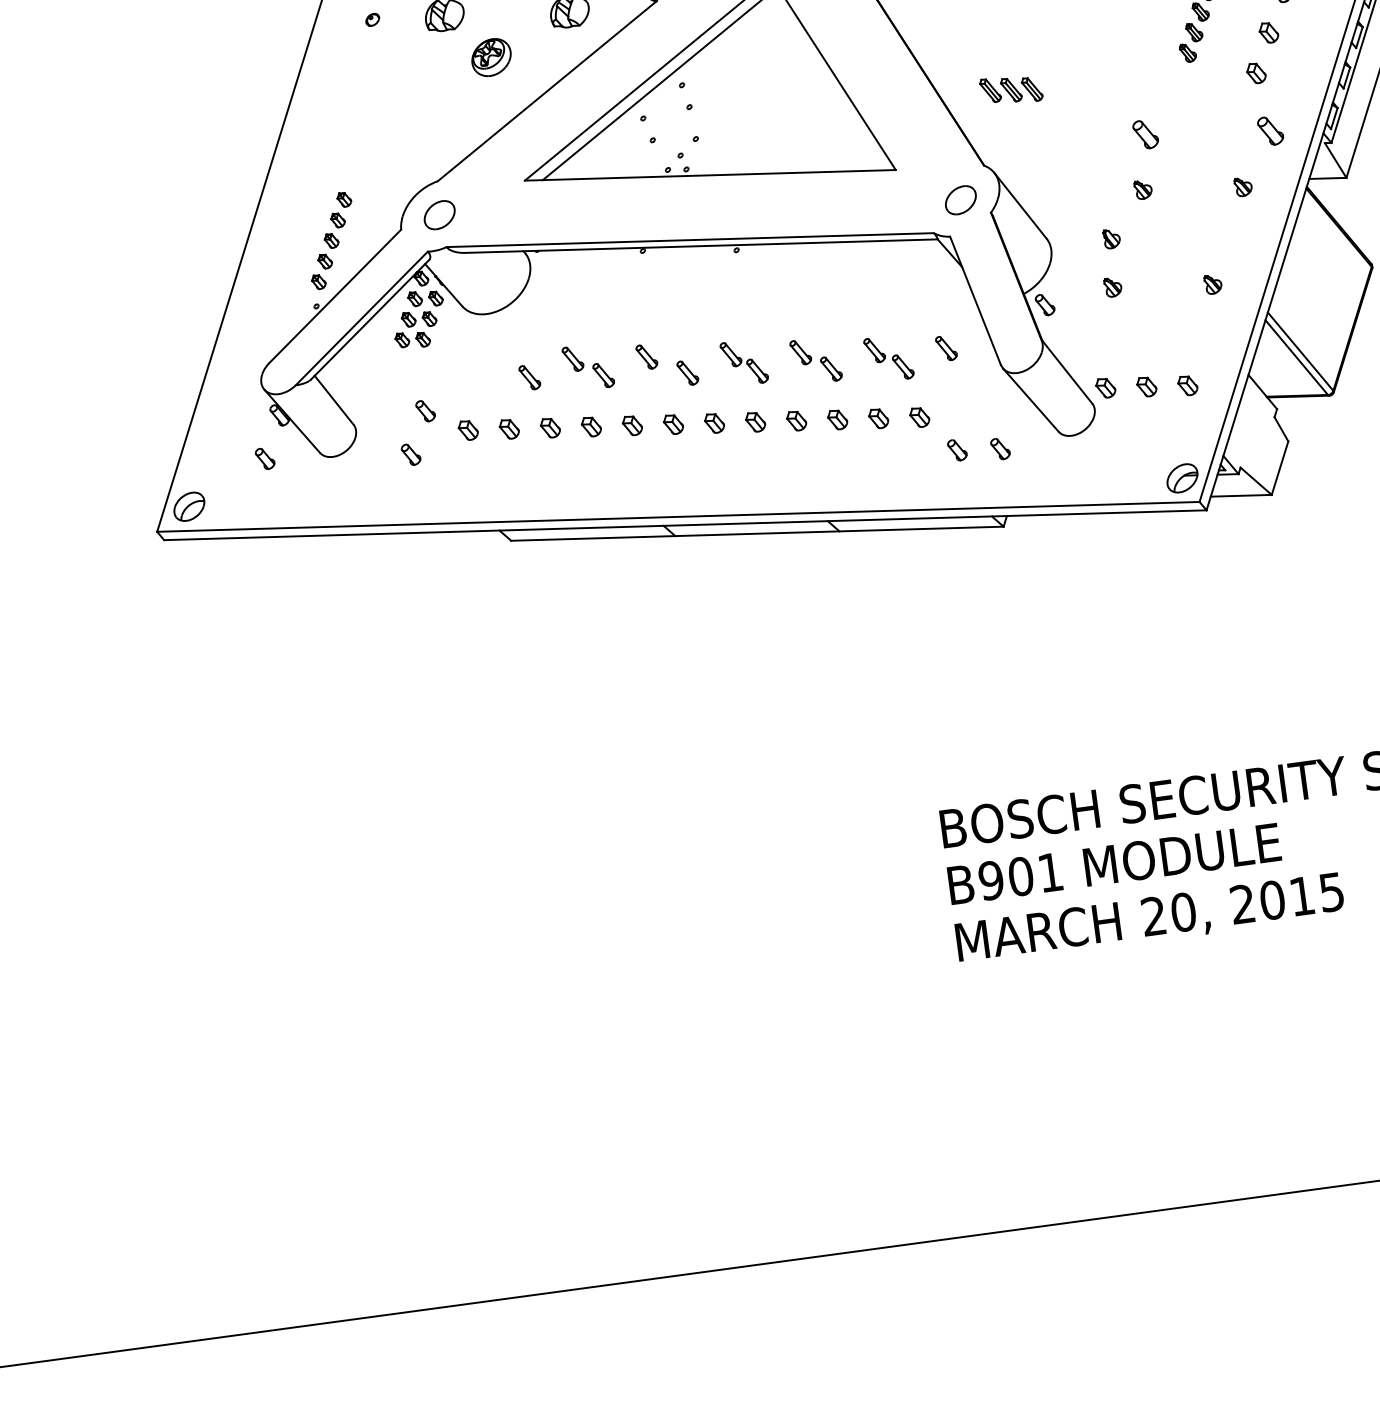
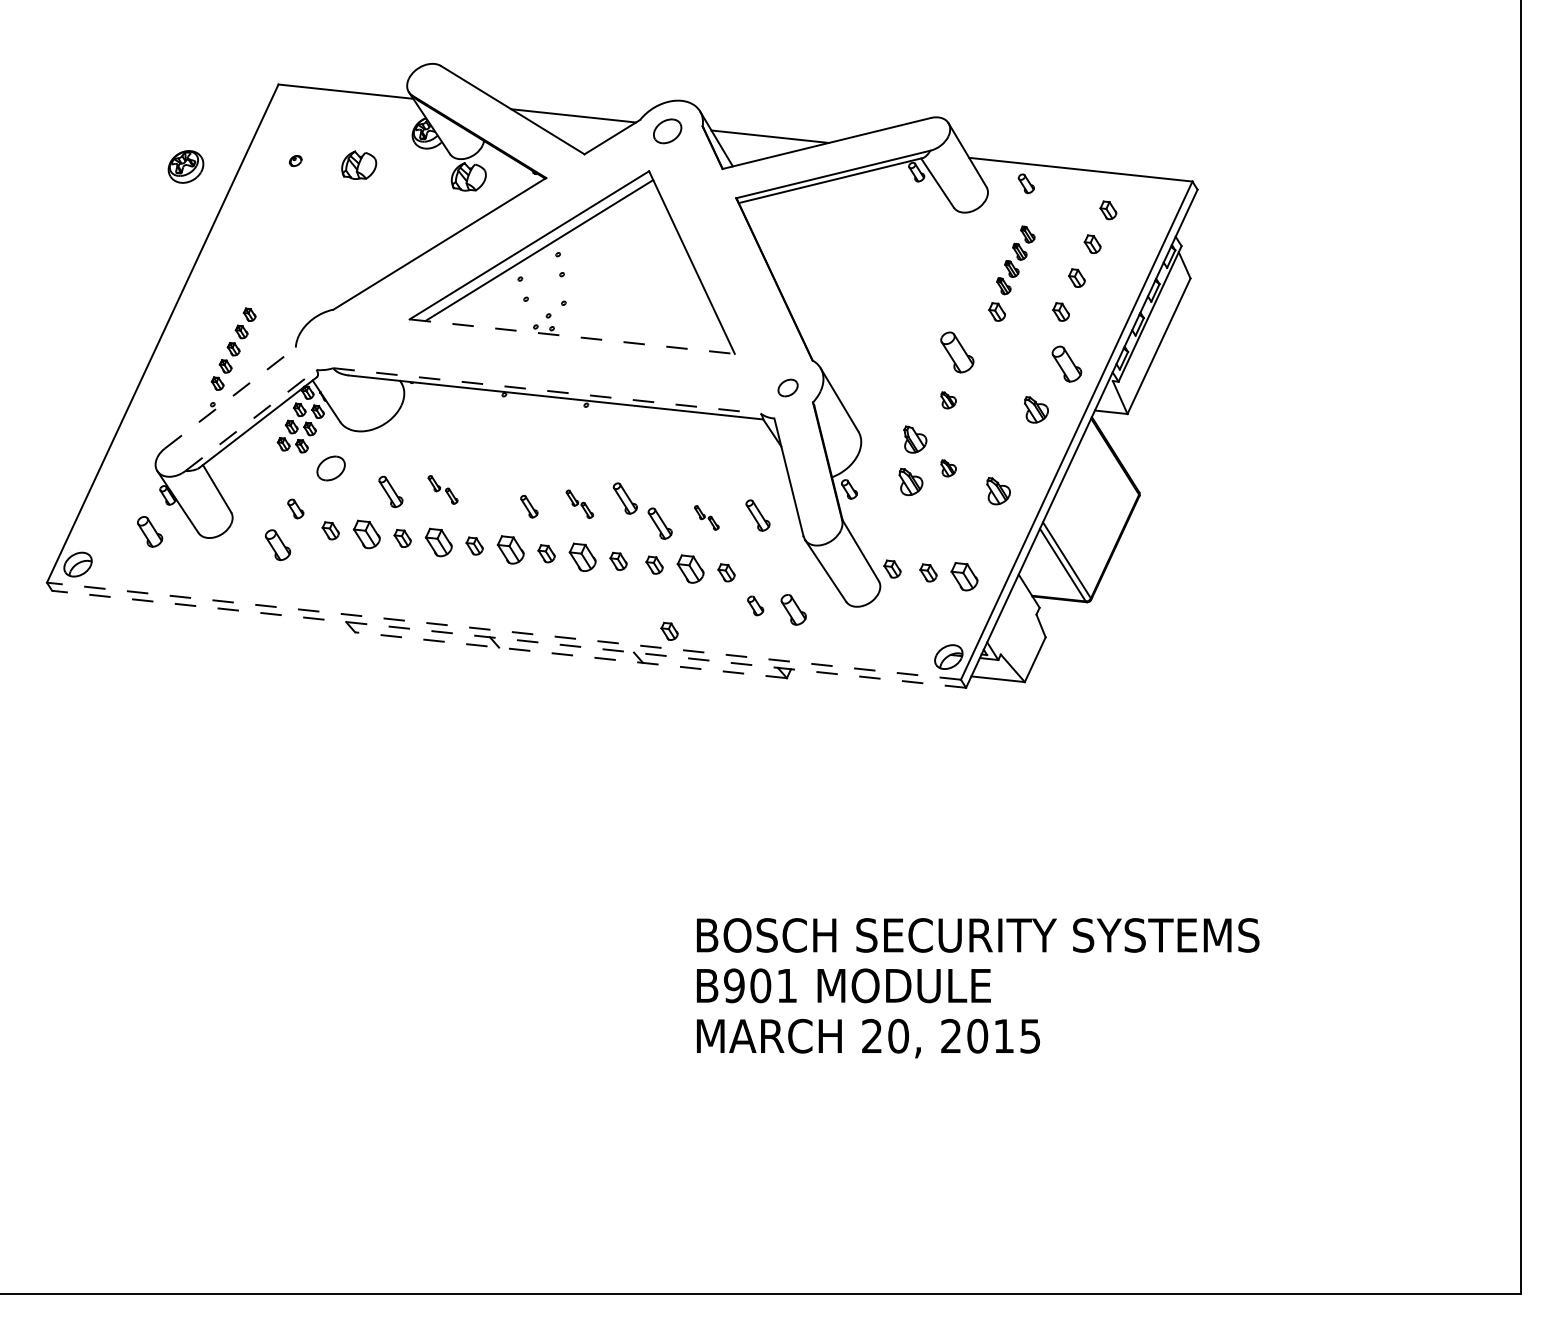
part: (490, 57) -> (185, 166), moved
part: (1183, 82) -> (996, 311), added
part: (1010, 89) -> (844, 297), removed
part: (1270, 130) -> (1066, 363), size x1.4
part: (1145, 134) -> (957, 352), size x1.6
line: (710, 175) -> (572, 336), solid -> dashed
part: (1243, 186) -> (1036, 409), size x1.6
part: (960, 199) -> (787, 387), size x0.7
part: (438, 215) -> (330, 468), moved
part: (1111, 238) -> (915, 439), size x1.6
line: (690, 239) -> (547, 390), solid -> dashed
part: (1153, 266) -> (948, 468), added
part: (1213, 284) -> (998, 491), size x1.6
part: (1112, 286) -> (910, 481), size x1.6
line: (335, 296) -> (230, 398), solid -> dashed
line: (362, 318) -> (251, 420), solid -> dashed
part: (946, 348) -> (758, 515), size x1.4
part: (646, 356) -> (495, 487), removed
part: (888, 358) -> (706, 517), size x0.6
part: (815, 360) -> (642, 510), size x1.4
part: (743, 361) -> (579, 503), size x0.7
part: (587, 366) -> (442, 489), size x0.7
part: (529, 377) -> (390, 491), size x1.4
part: (1187, 385) -> (964, 576), size x1.6
part: (878, 418) -> (690, 568), size x1.6
part: (755, 422) -> (582, 557), size x1.6
part: (673, 424) -> (510, 549), size x1.6
part: (591, 425) -> (438, 541), size x1.6
part: (509, 429) -> (366, 534), size x1.6
part: (999, 448) -> (792, 609), size x1.6
part: (410, 454) -> (277, 545), size x1.6
part: (264, 458) -> (149, 531), size x1.6
part: (864, 490) -> (669, 630), added
line: (678, 517) -> (504, 631), solid -> dashed
line: (685, 525) -> (509, 639), solid -> dashed
line: (756, 534) -> (570, 655), solid -> dashed

